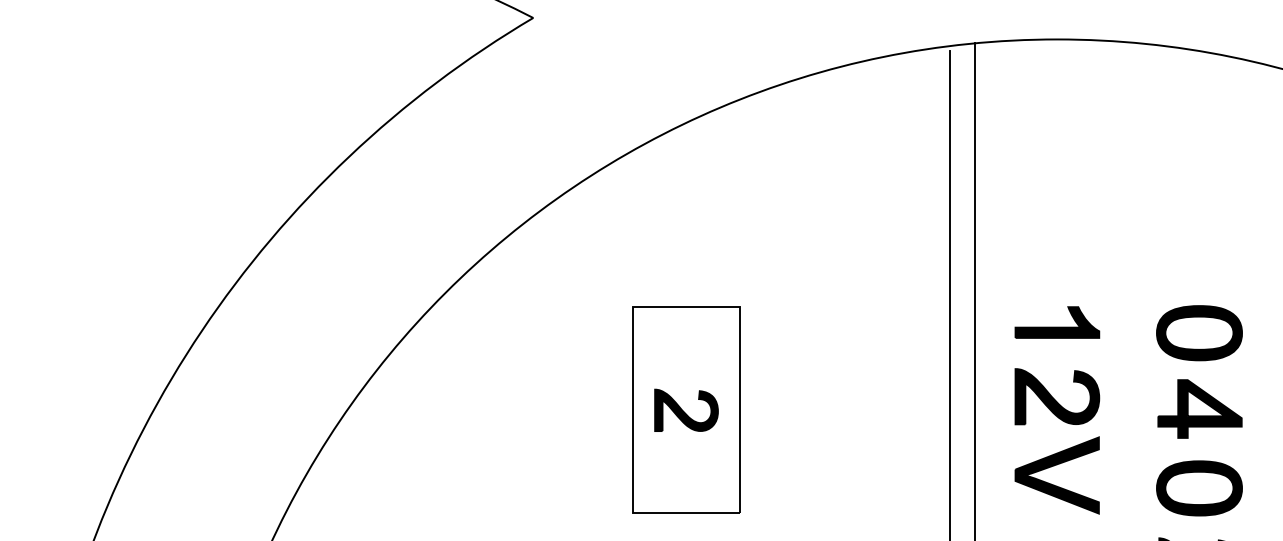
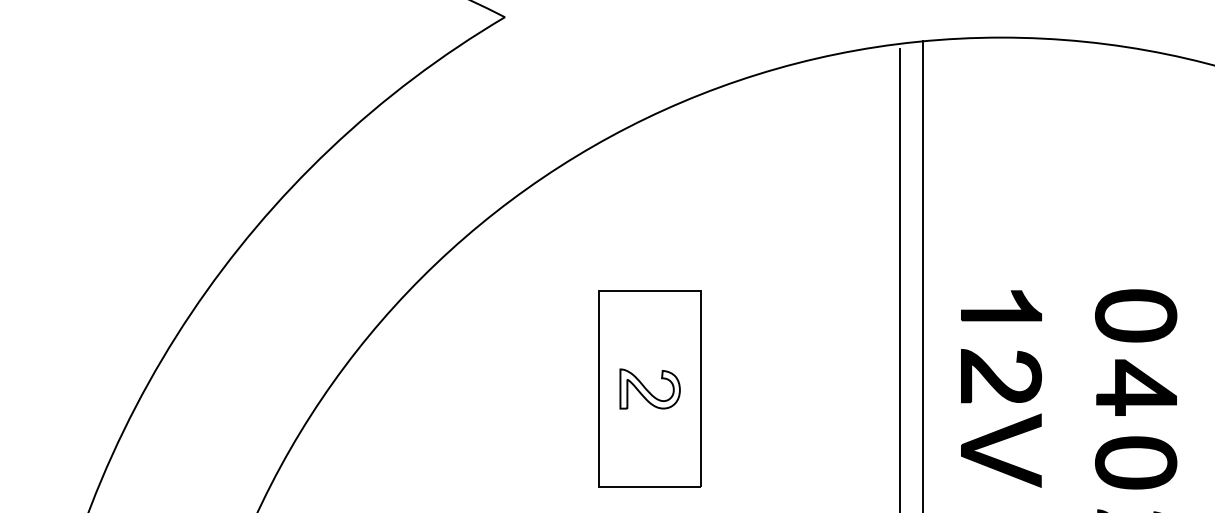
fill: (686, 410) -> (650, 389), removed

